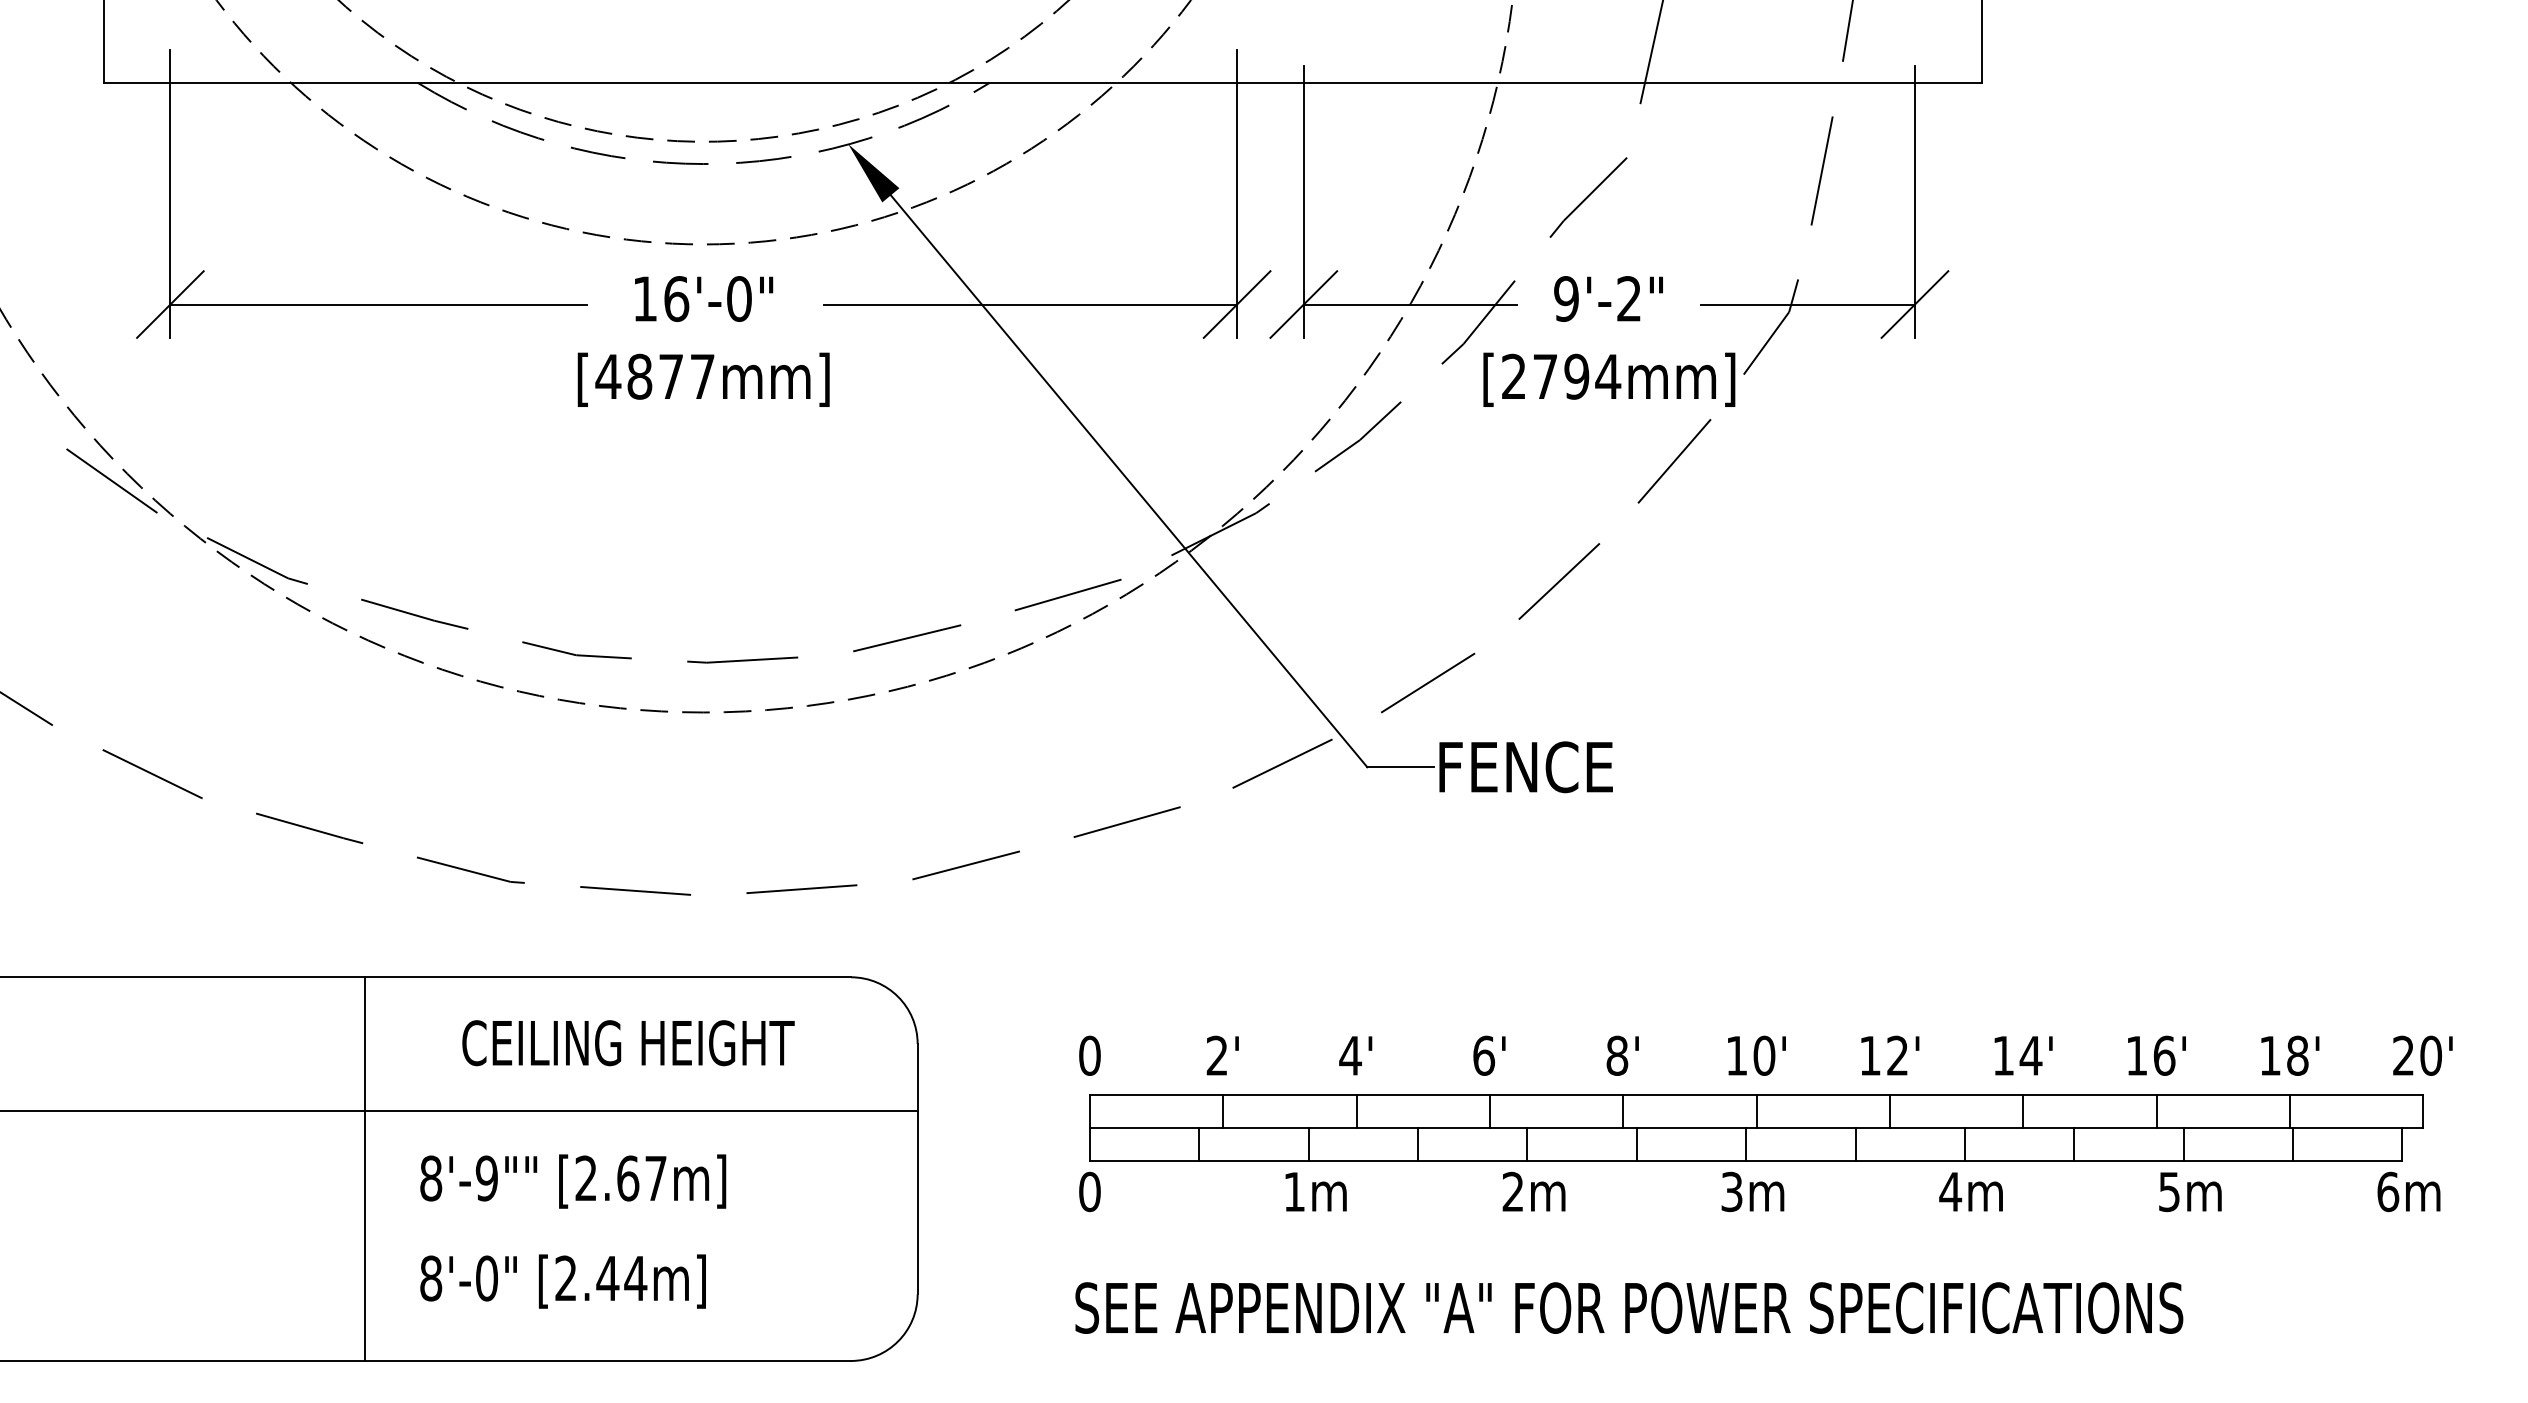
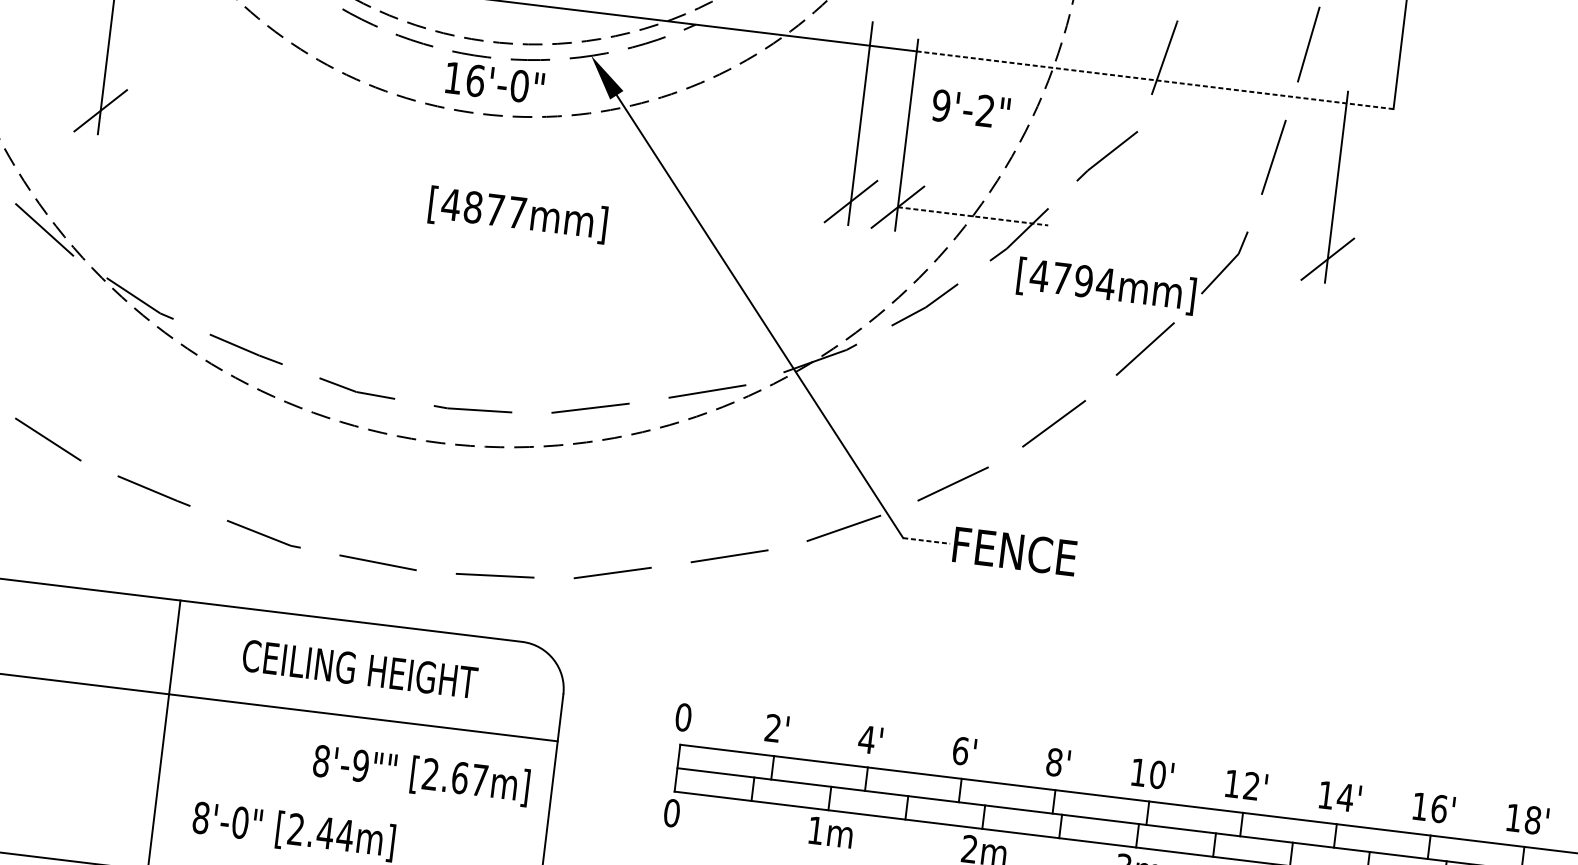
line: (1642, 83) -> (1154, 80), solid -> dashed
text: (704, 298) -> (495, 82), moved
text: (1608, 298) -> (970, 108), moved
line: (378, 304) -> (247, 128), removed
line: (1030, 304) -> (705, 183), removed
line: (1410, 304) -> (972, 216), solid -> dashed
line: (1807, 304) -> (1252, 250), removed
text: (1513, 375) -> (1039, 274), [2794mm] -> [4794mm]
text: (703, 379) -> (517, 214), moved
line: (1401, 767) -> (927, 541), solid -> dashed
text: (573, 1181) -> (421, 775), moved

